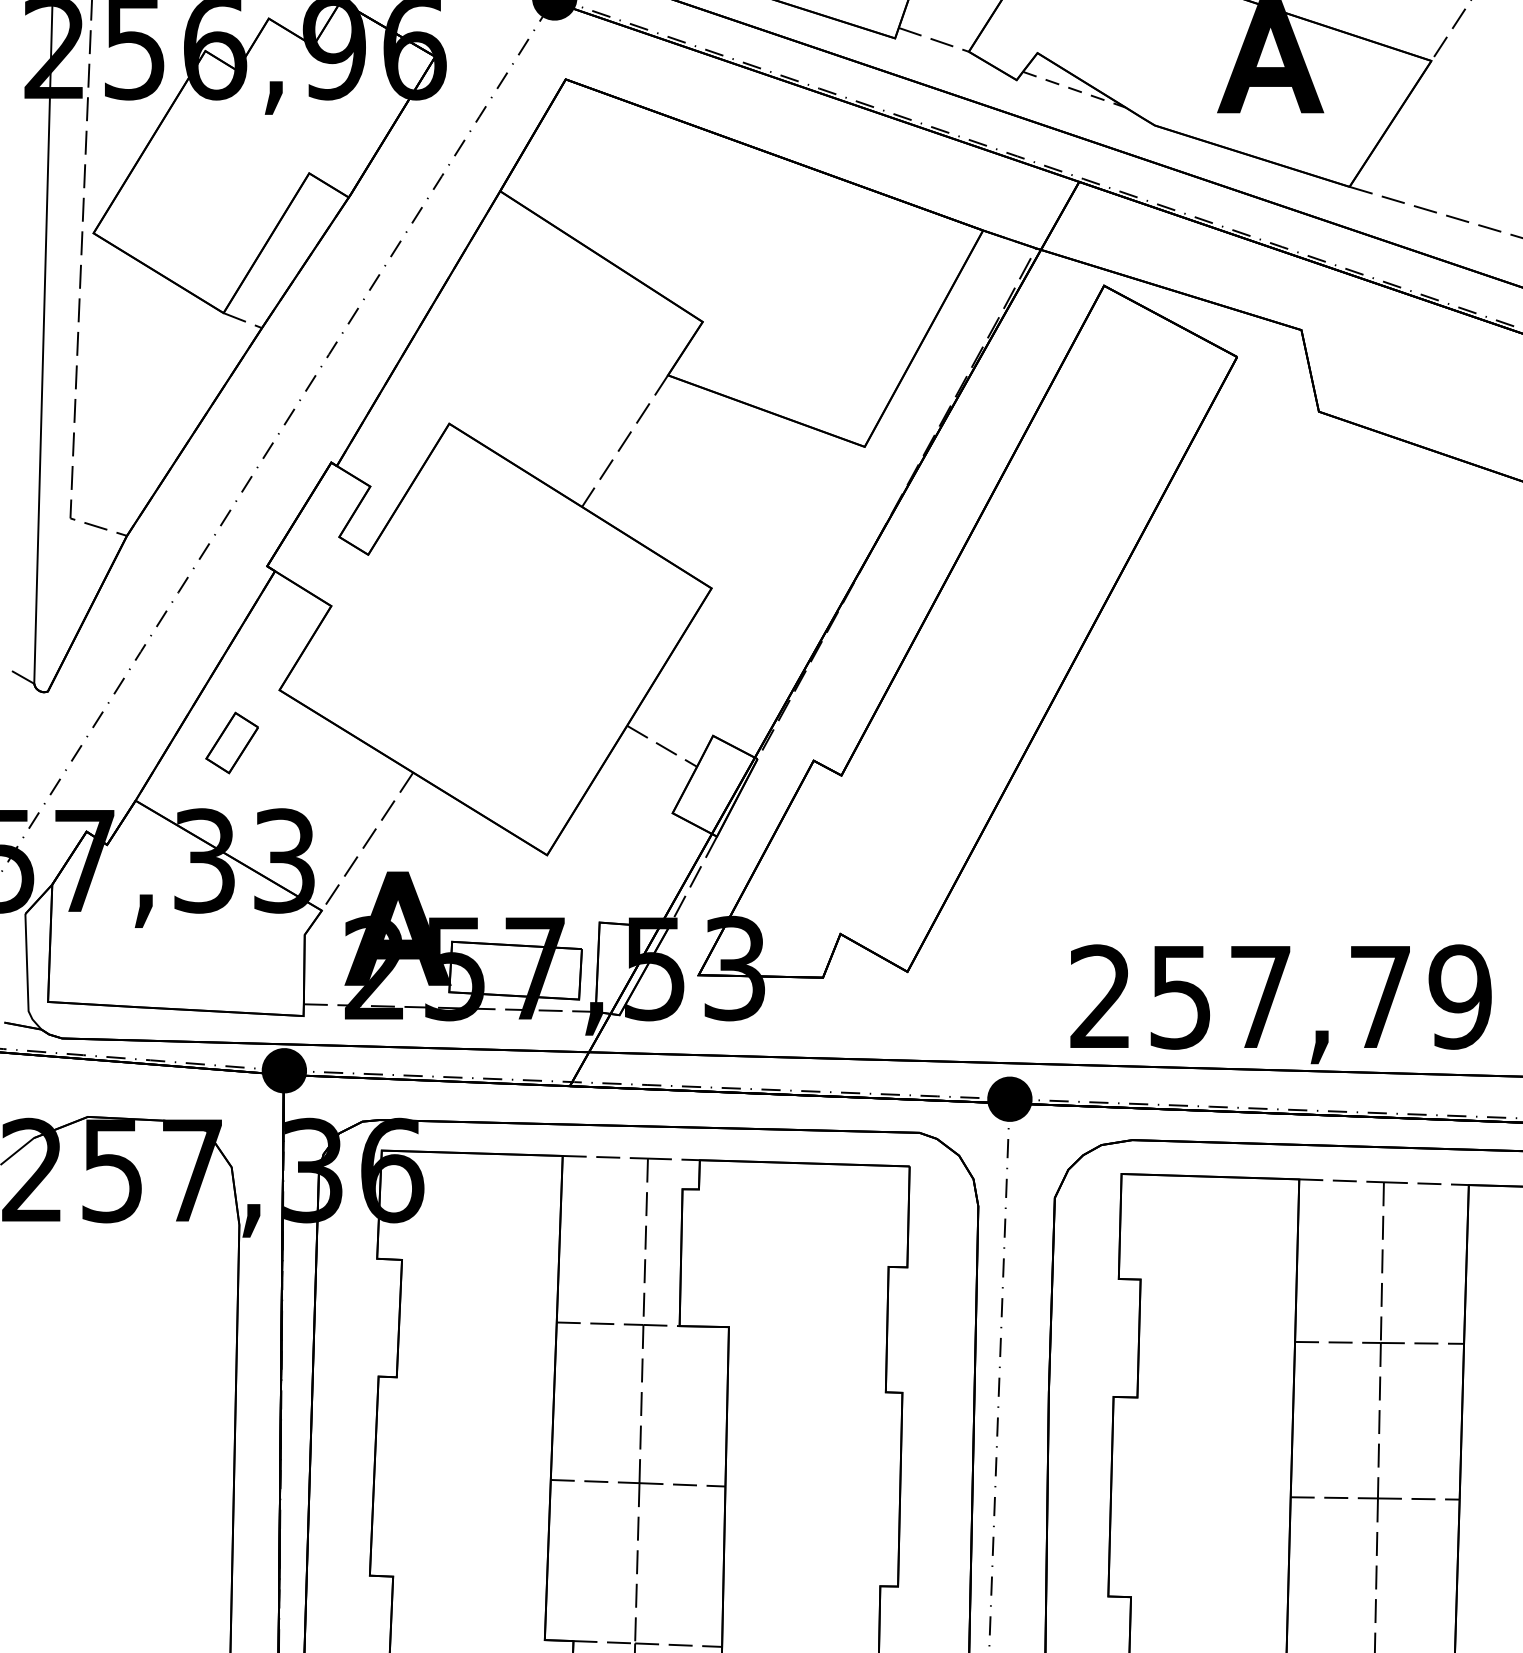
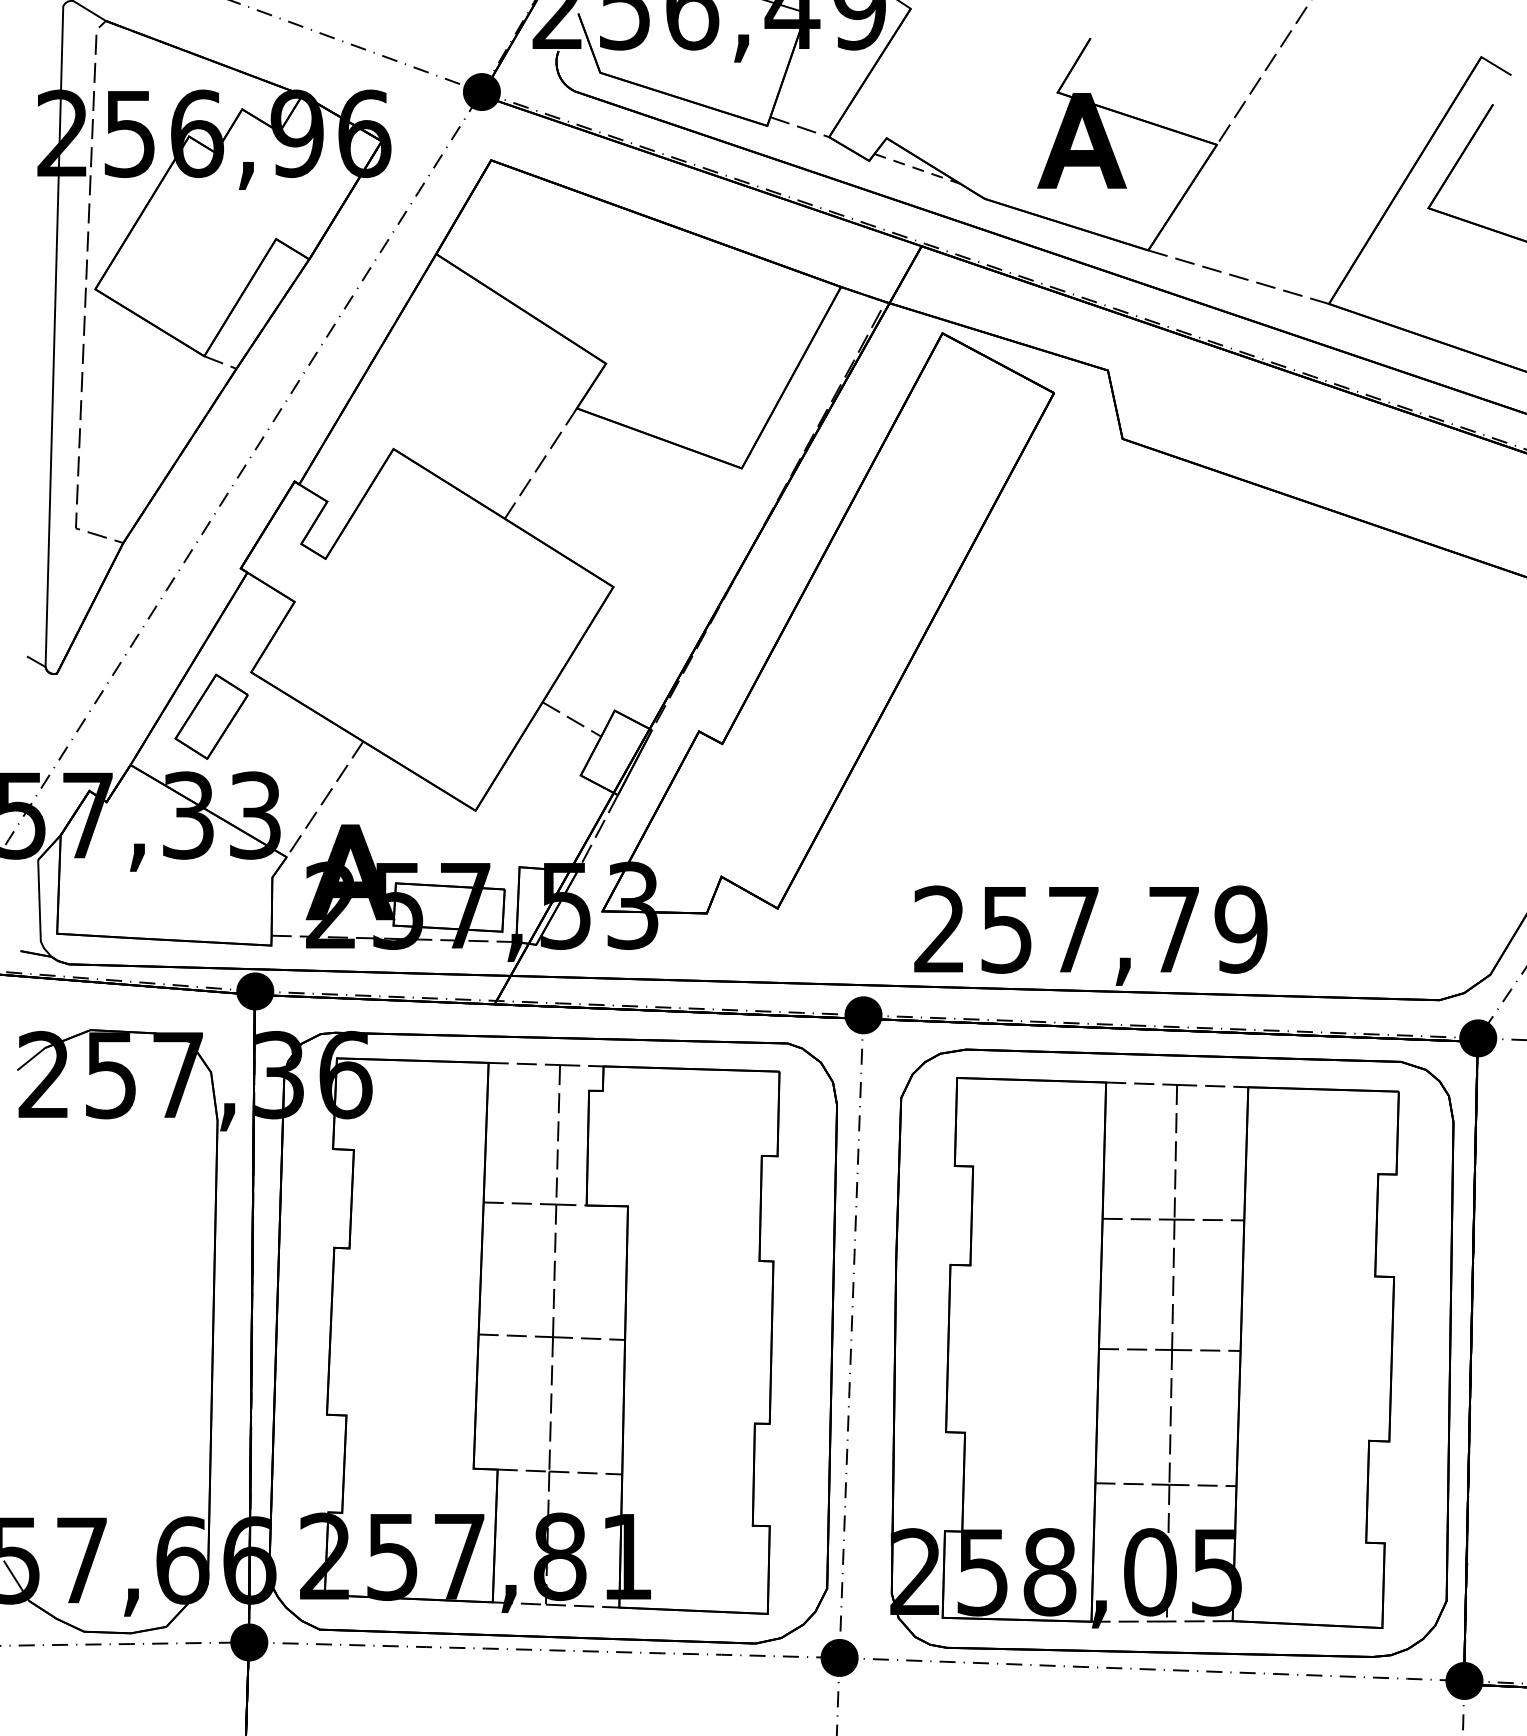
part: (232, 742) -> (211, 716), size x1.67

